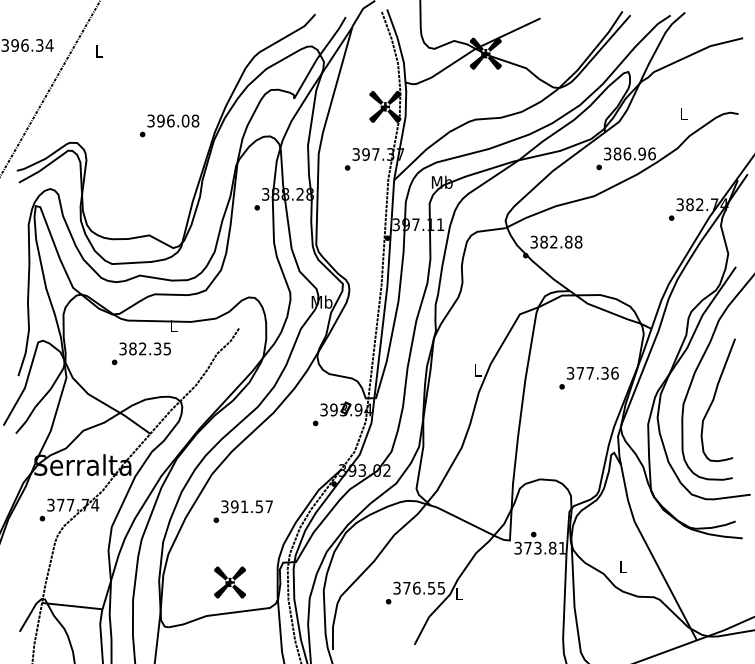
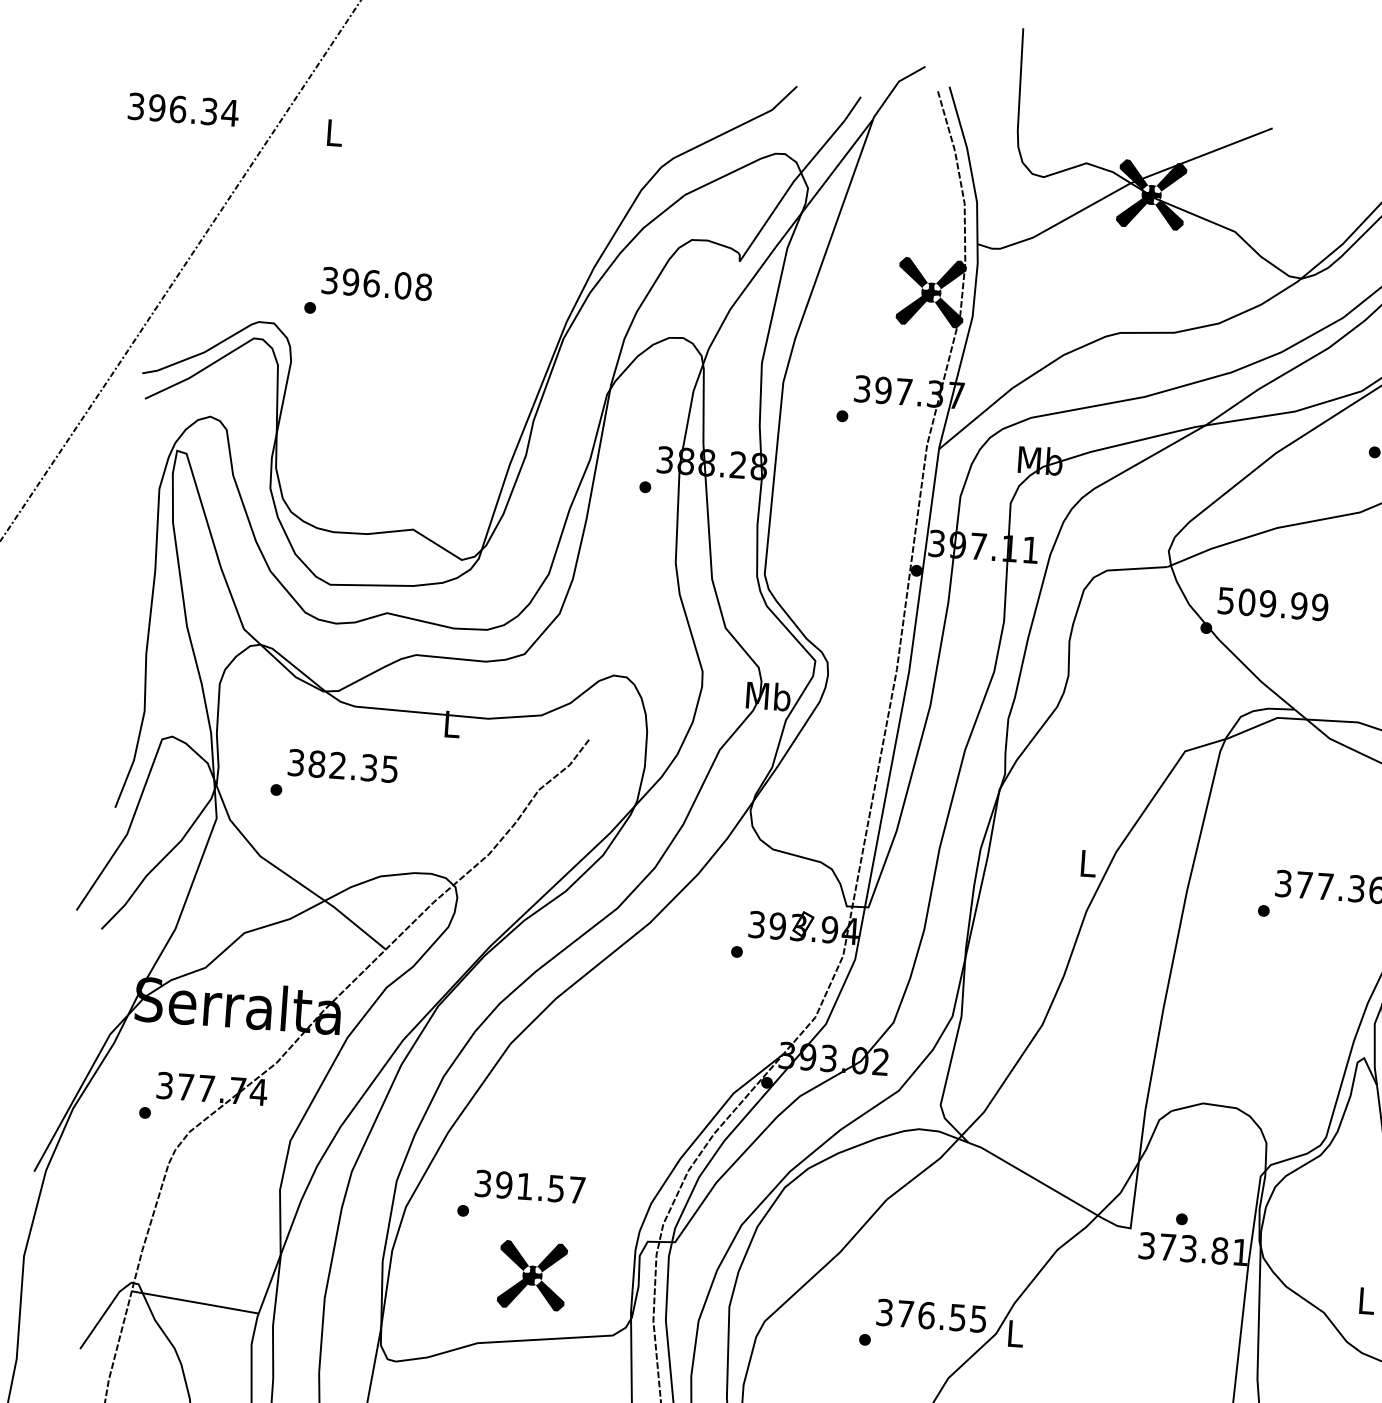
text: (169, 125) -> (368, 292), moved
text: (556, 241) -> (1273, 602), 382.88 -> 509.99
text: (140, 353) -> (332, 774), moved
text: (242, 511) -> (519, 1196), moved

